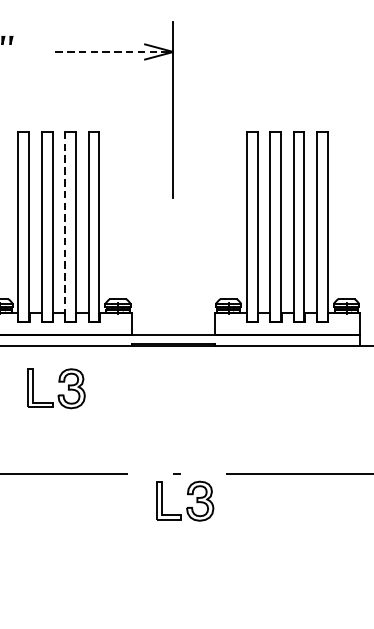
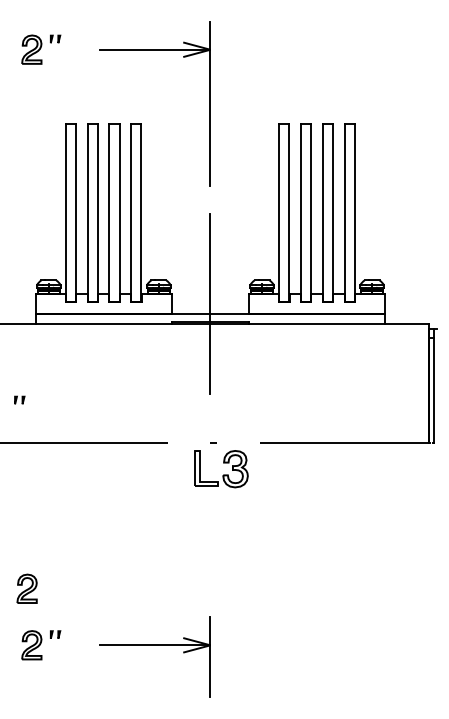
line: (114, 51) -> (155, 49), dashed -> solid
line: (65, 227) -> (109, 213), dashed -> solid
line: (173, 323) -> (210, 303), added
part: (56, 389) -> (101, 364), removed

